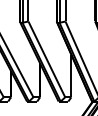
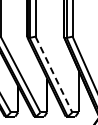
line: (47, 60) -> (54, 75), solid -> dashed

